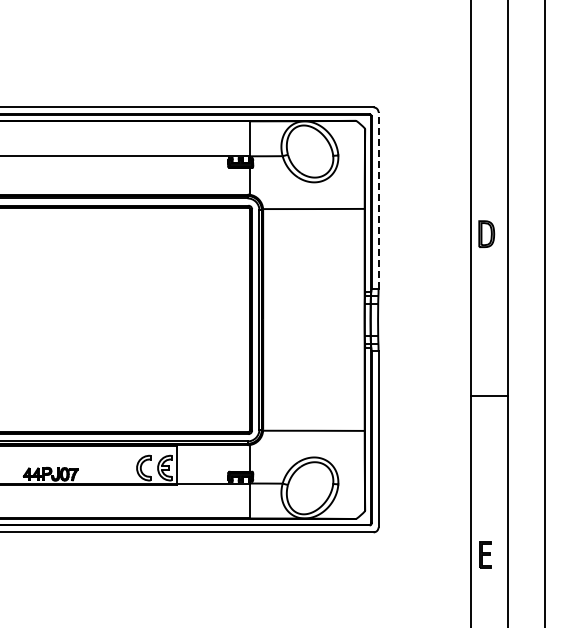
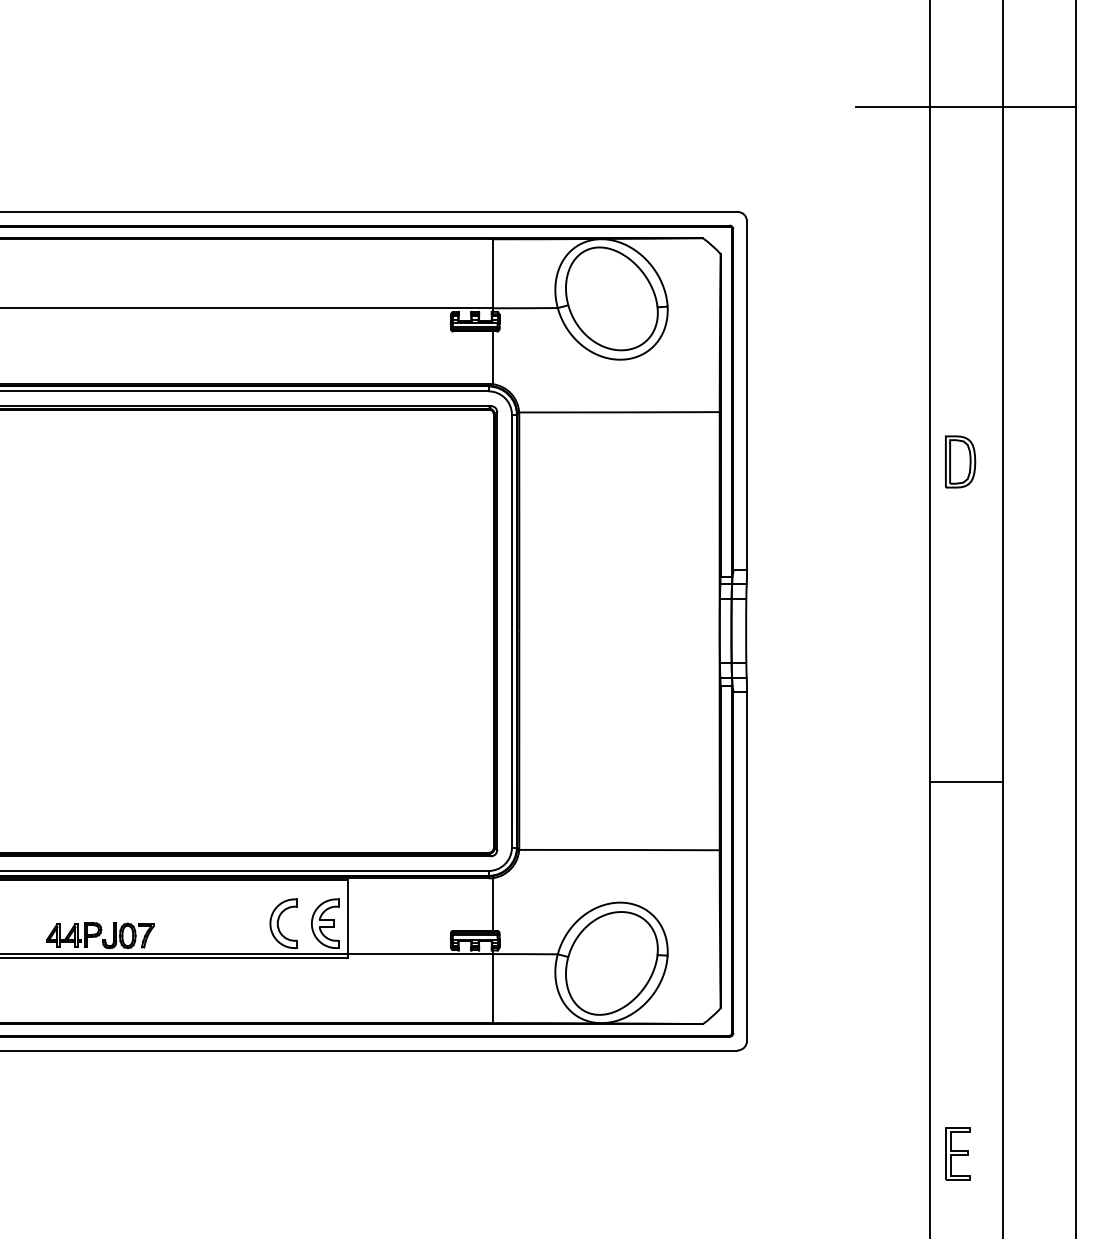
line: (489, 54) -> (965, 107), added
line: (378, 200) -> (746, 395), dashed -> solid
part: (485, 554) -> (958, 1153), moved

